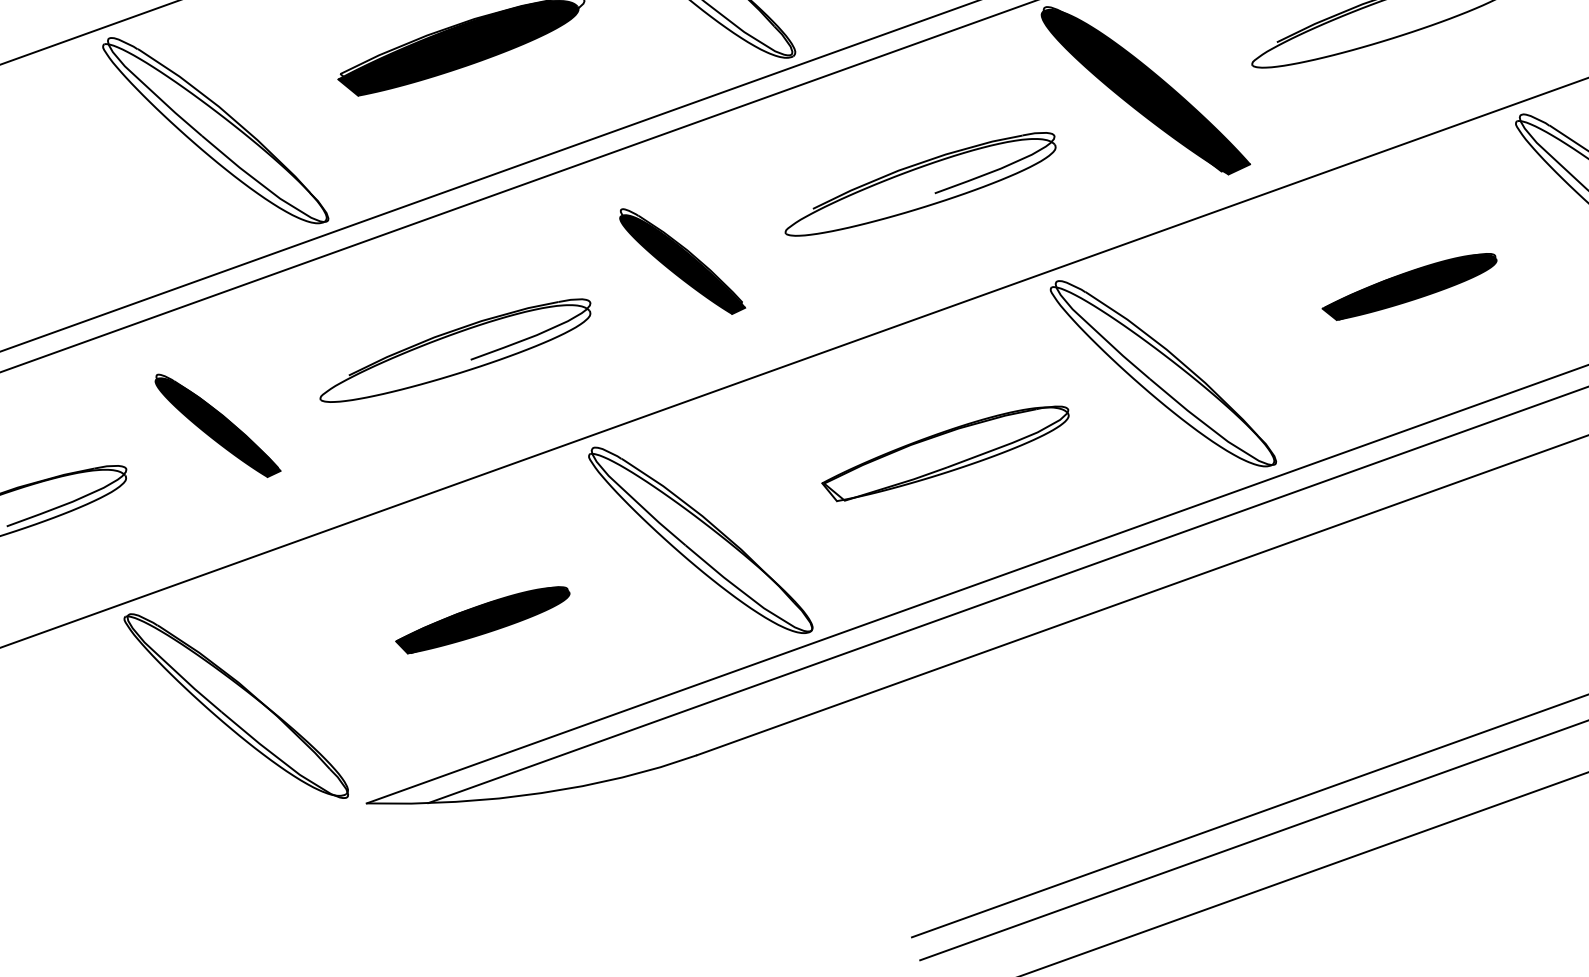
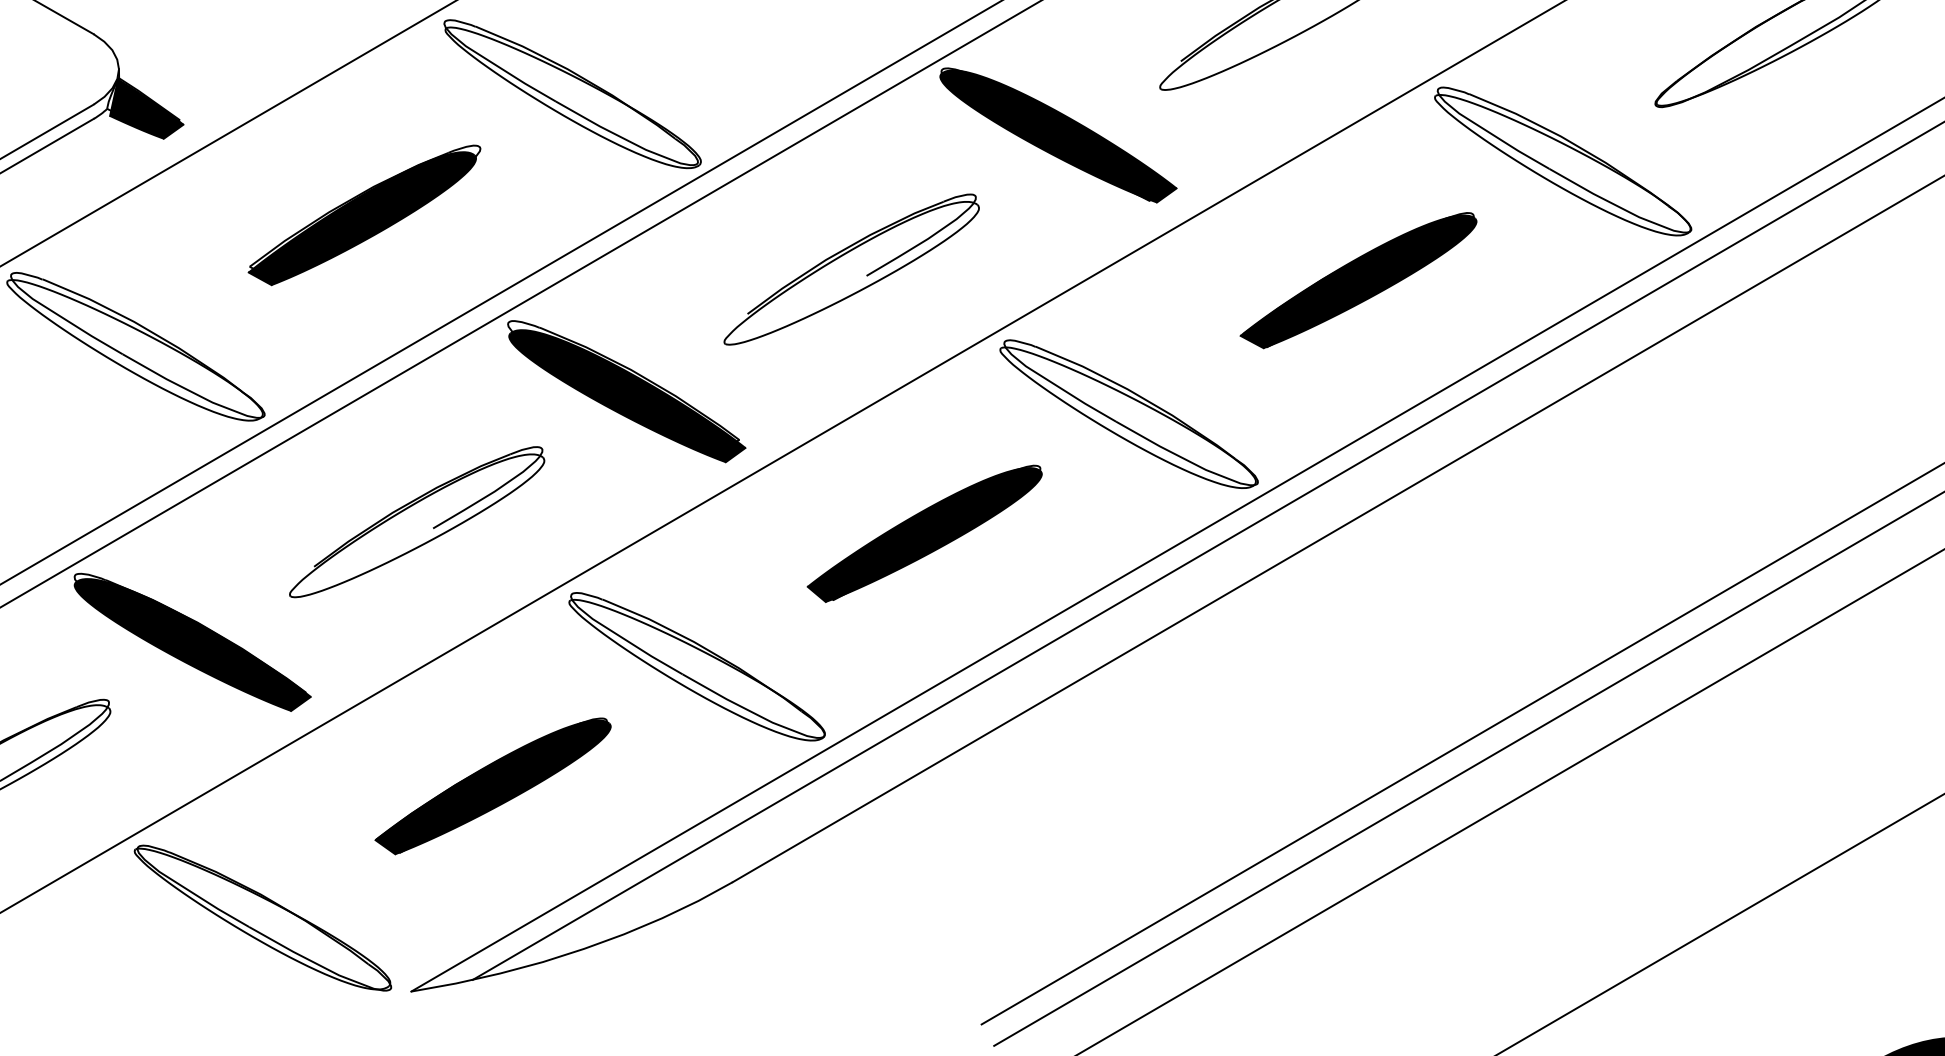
part: (682, 262) -> (626, 391), size x1.67
part: (1409, 285) -> (1358, 280), size x1.43
part: (217, 425) -> (192, 641), size x1.67
fill: (944, 453) -> (924, 534), added
part: (481, 619) -> (492, 786), size x1.43

